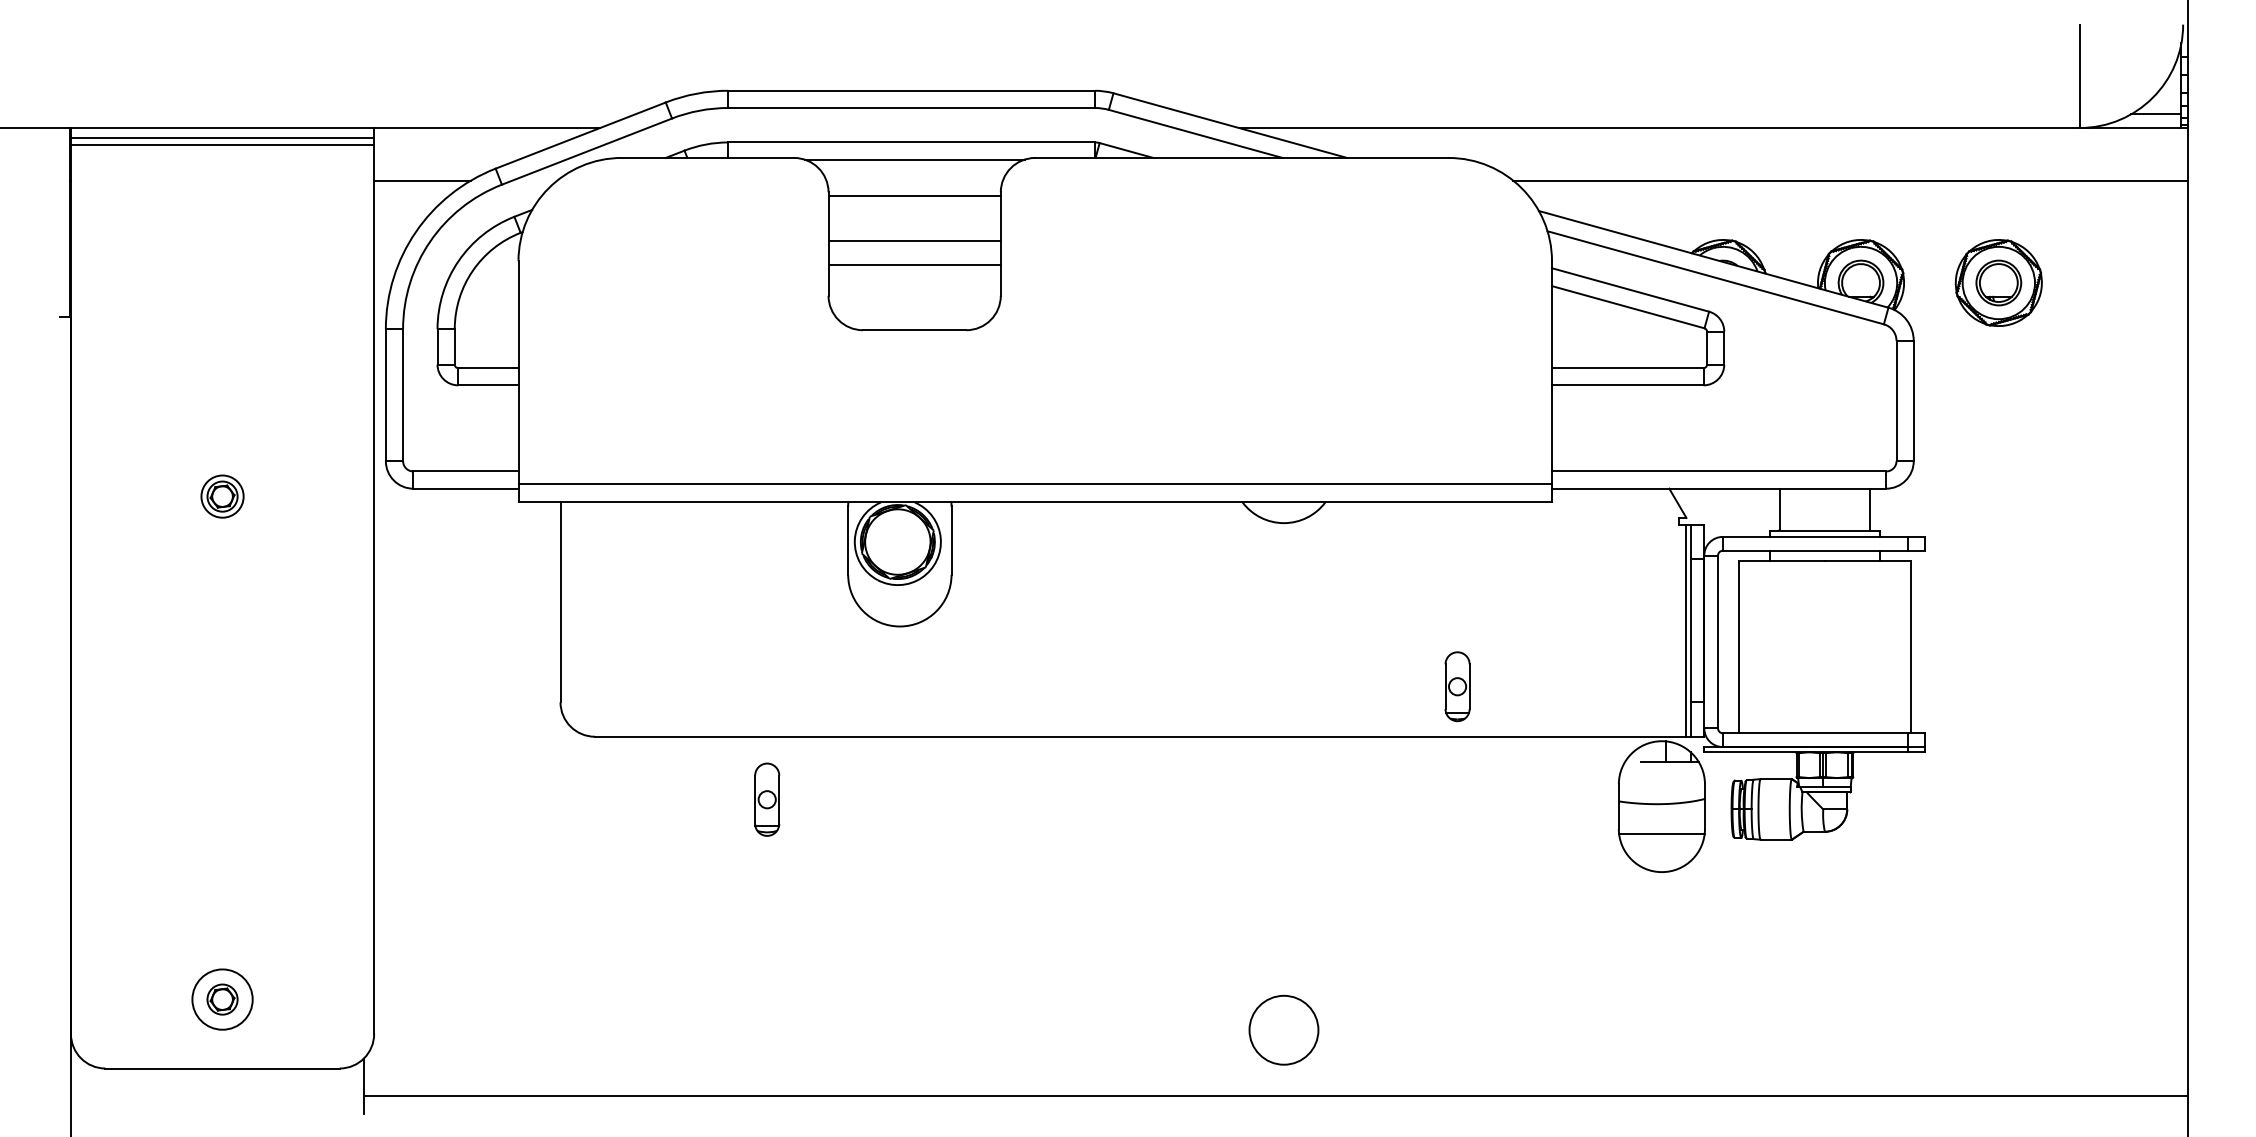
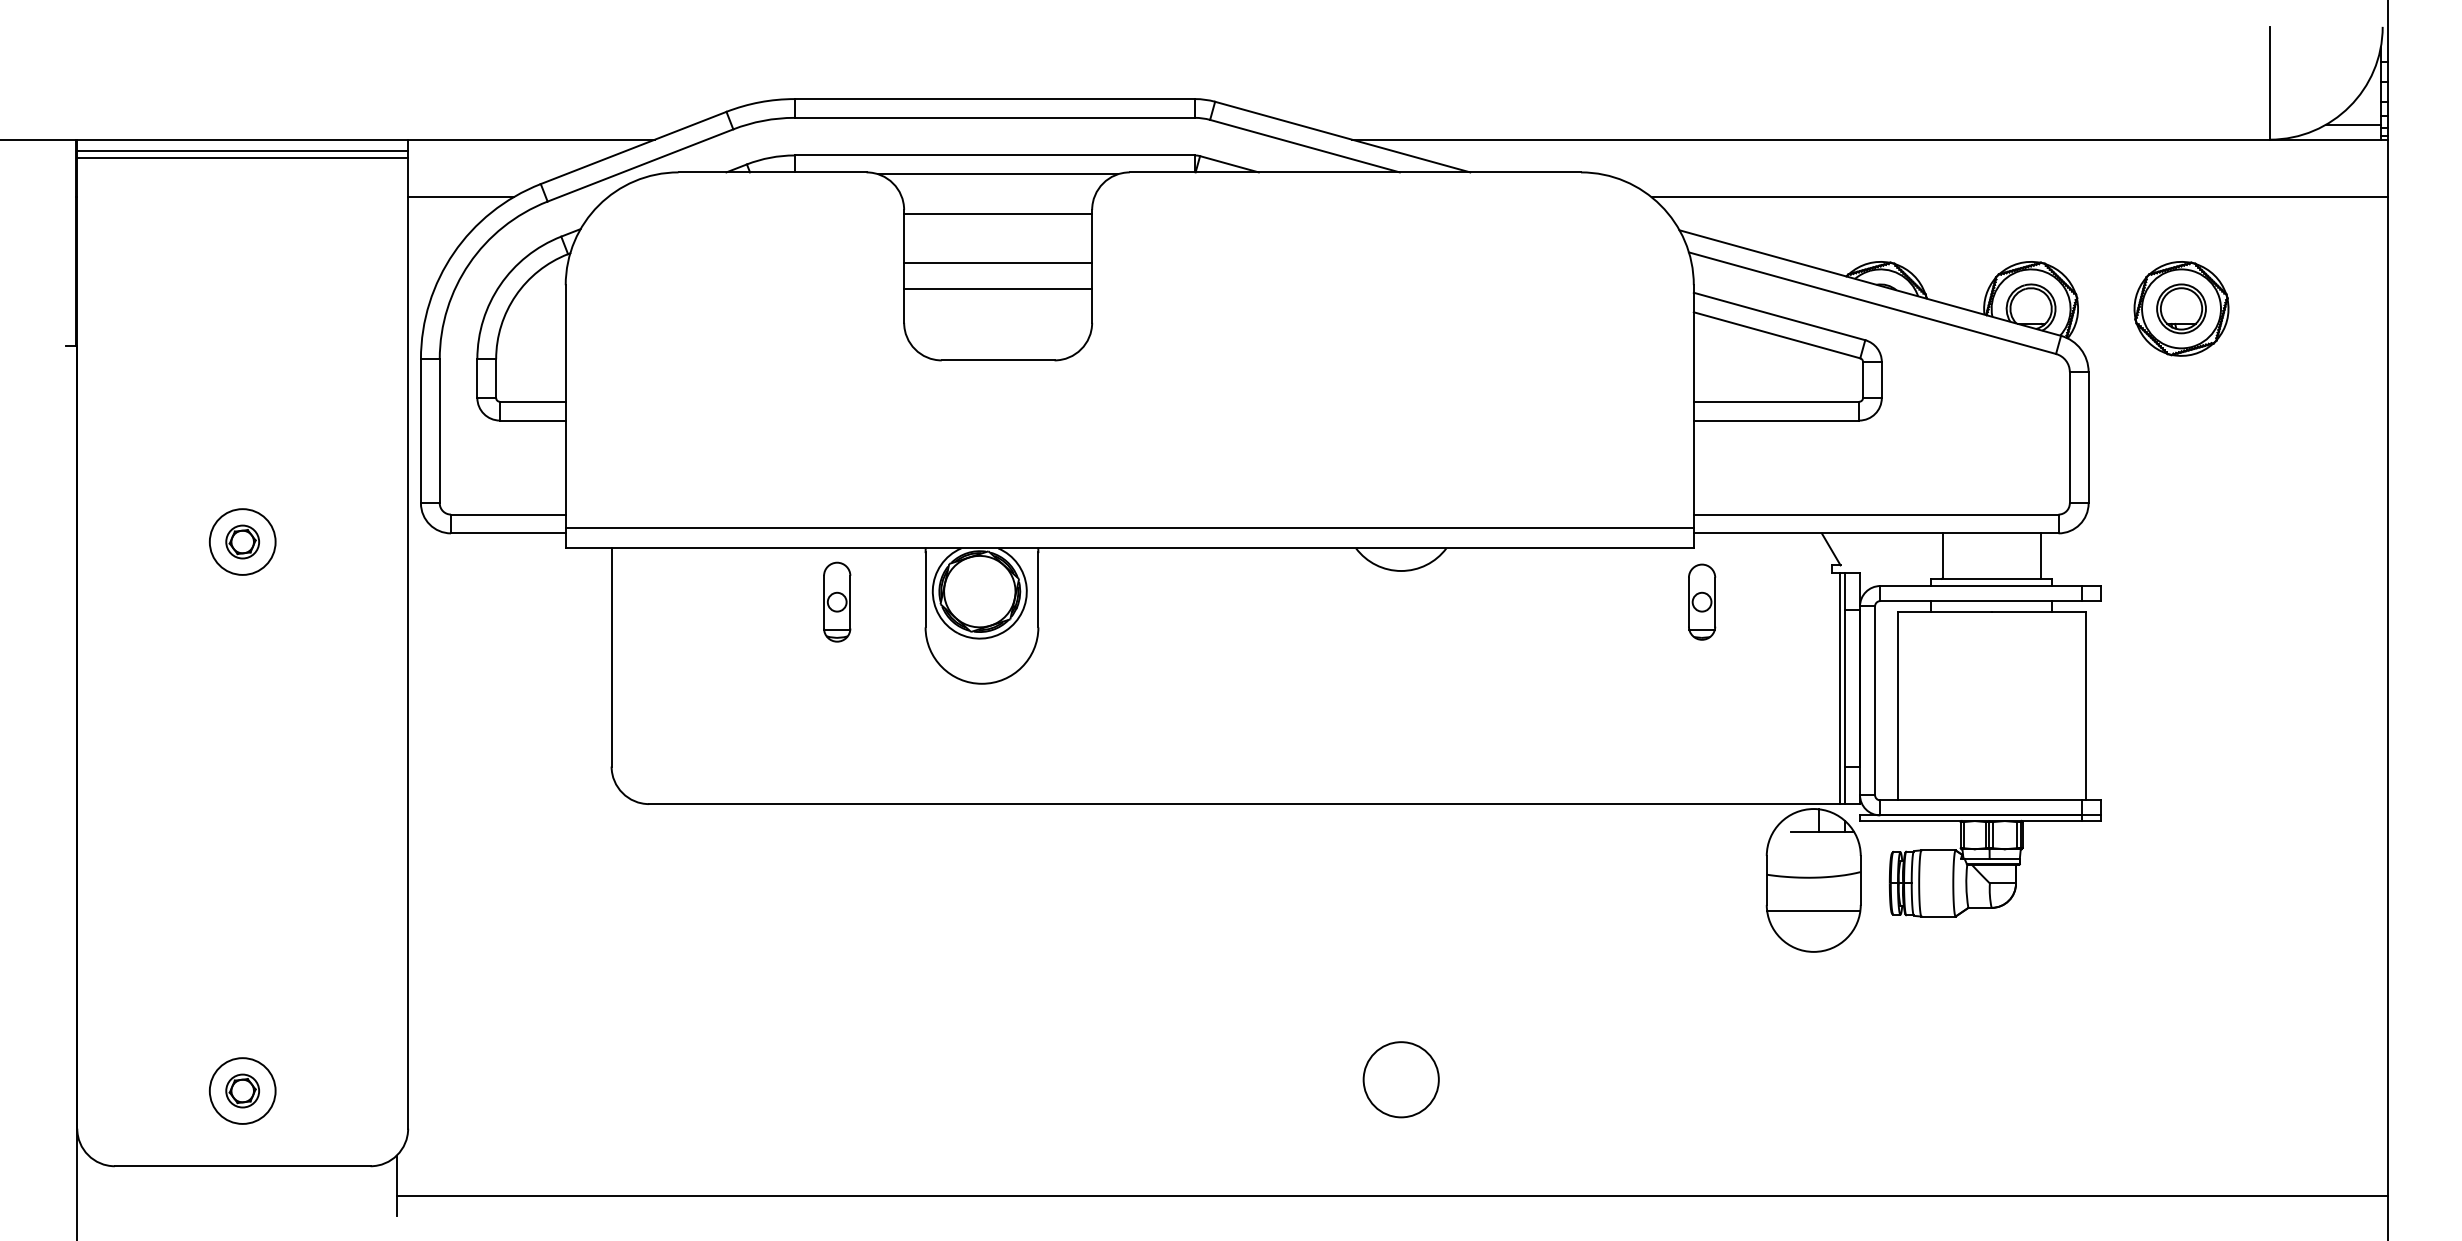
circle: (222, 496) -> (242, 541), size x1.43
part: (1457, 686) -> (1701, 601), moved
part: (767, 799) -> (837, 601), moved
circle: (1283, 1029) -> (1400, 1078), moved

